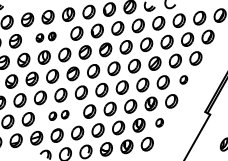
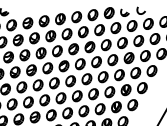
part: (45, 36) -> (42, 36), size x1.67
part: (183, 79) -> (151, 70), size x1.67
part: (58, 115) -> (52, 99), size x1.67
part: (159, 122) -> (132, 104), size x1.67

